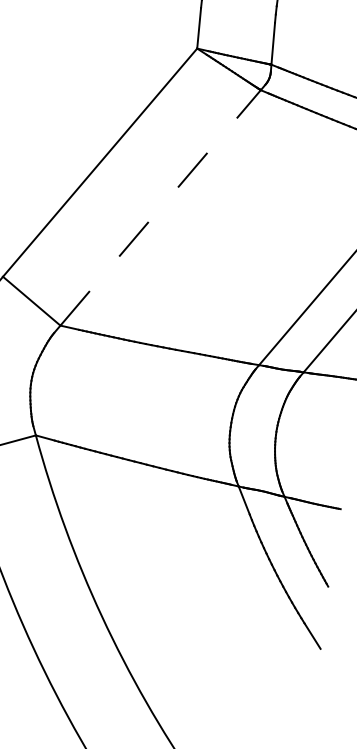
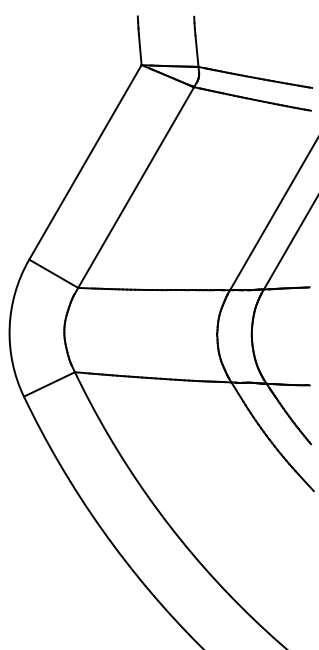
line: (161, 207) -> (136, 187), dashed -> solid

